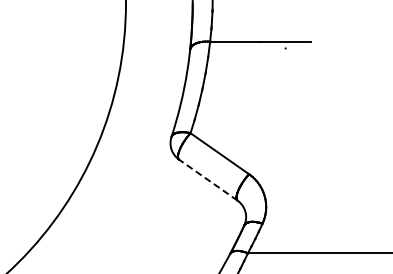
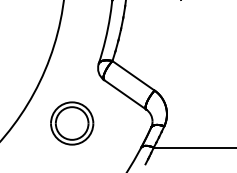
line: (208, 180) -> (125, 95), dashed -> solid
part: (134, 219) -> (72, 123), added

